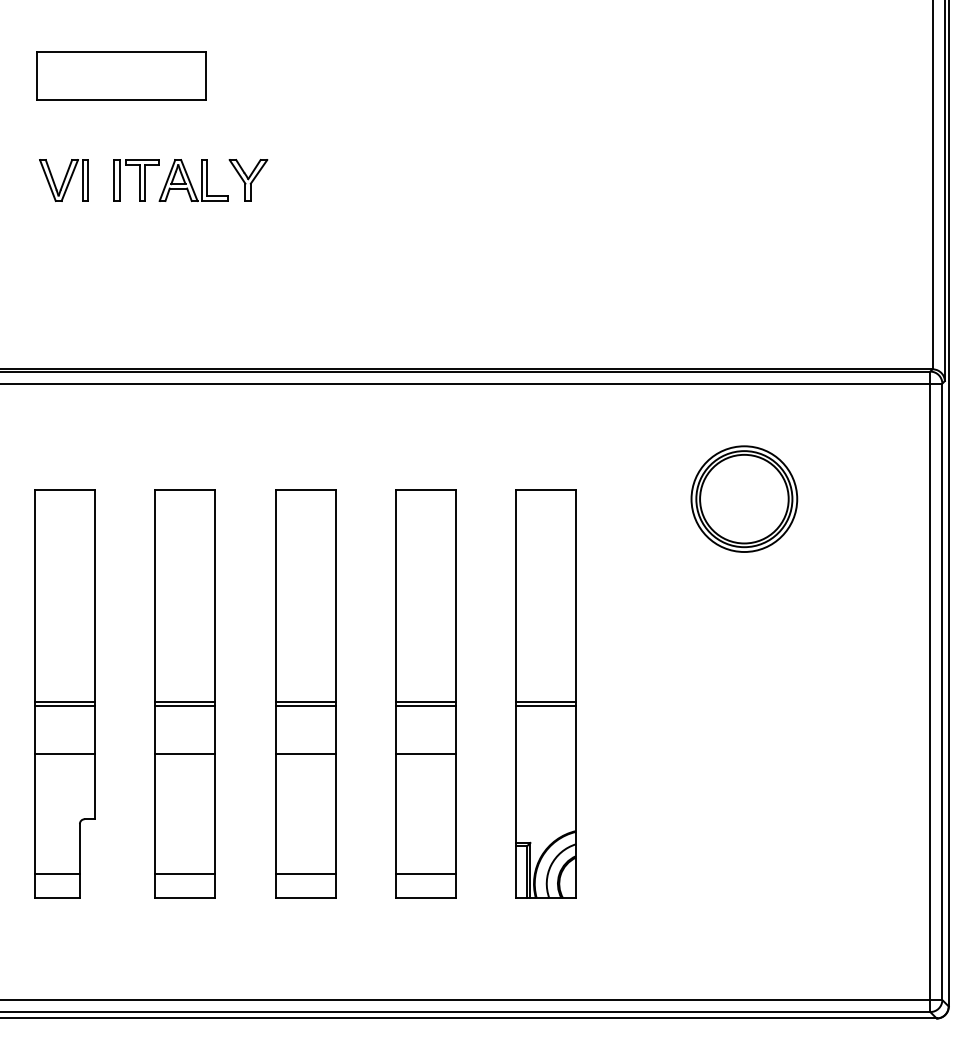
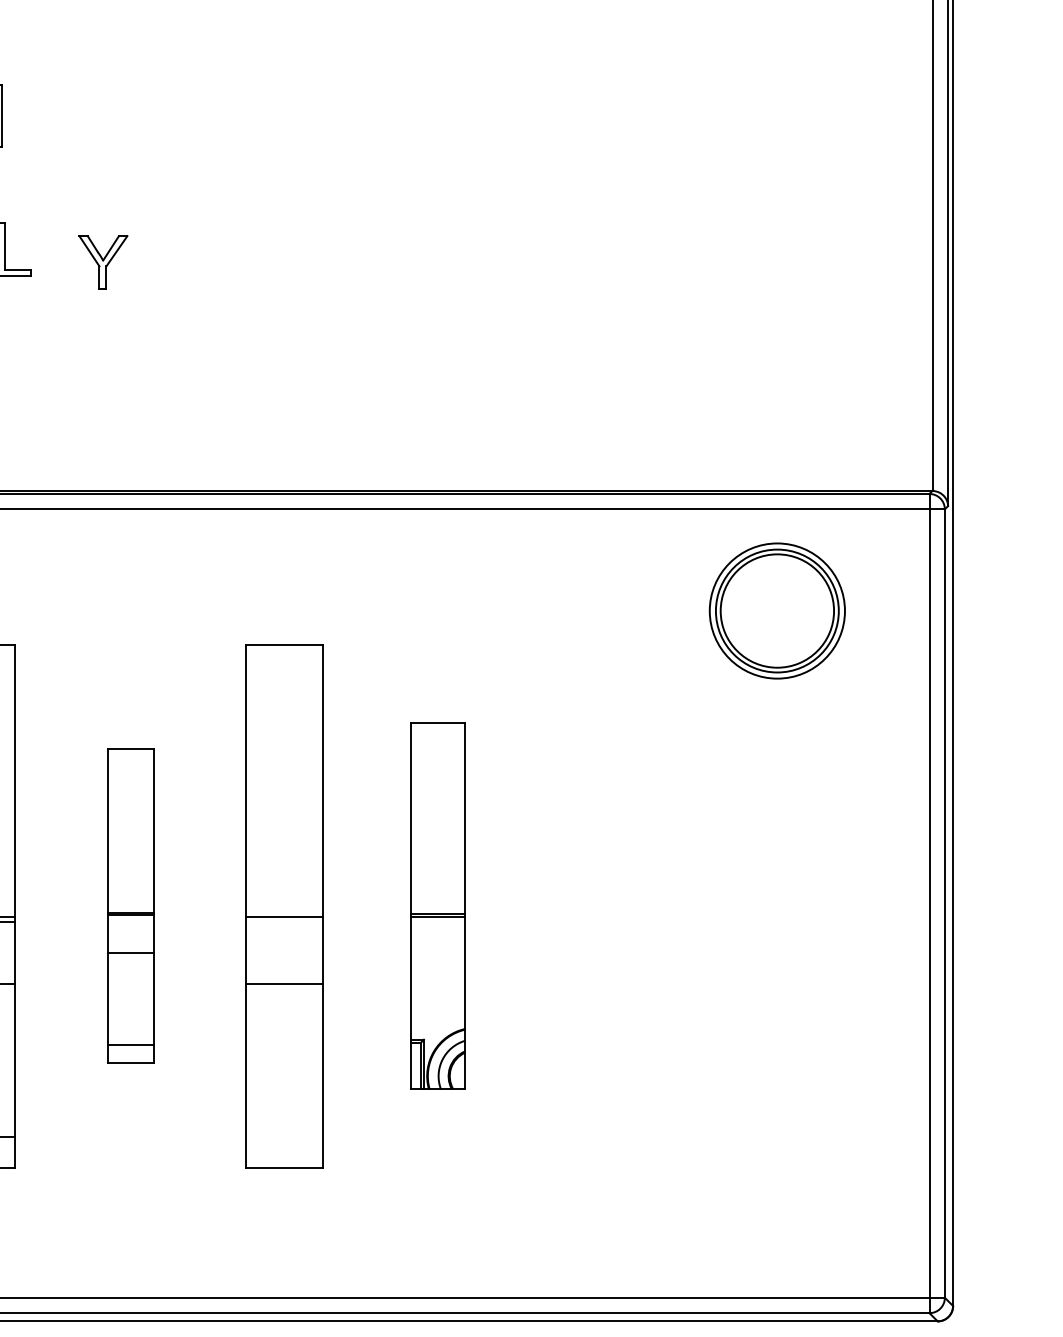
part: (248, 180) -> (103, 262), moved
part: (744, 498) -> (777, 610), moved
part: (305, 693) -> (130, 905), size x0.6
part: (545, 693) -> (437, 905), size x0.7
line: (425, 705) -> (283, 921), removed
line: (425, 874) -> (283, 1137), removed

